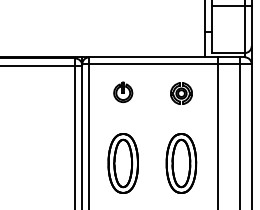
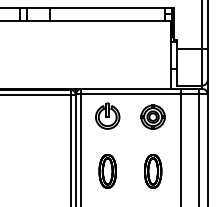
part: (122, 91) -> (107, 115), size x1.67
part: (180, 92) -> (152, 116), size x1.43
part: (122, 163) -> (107, 171), size x0.71
part: (182, 163) -> (153, 171), size x0.71

